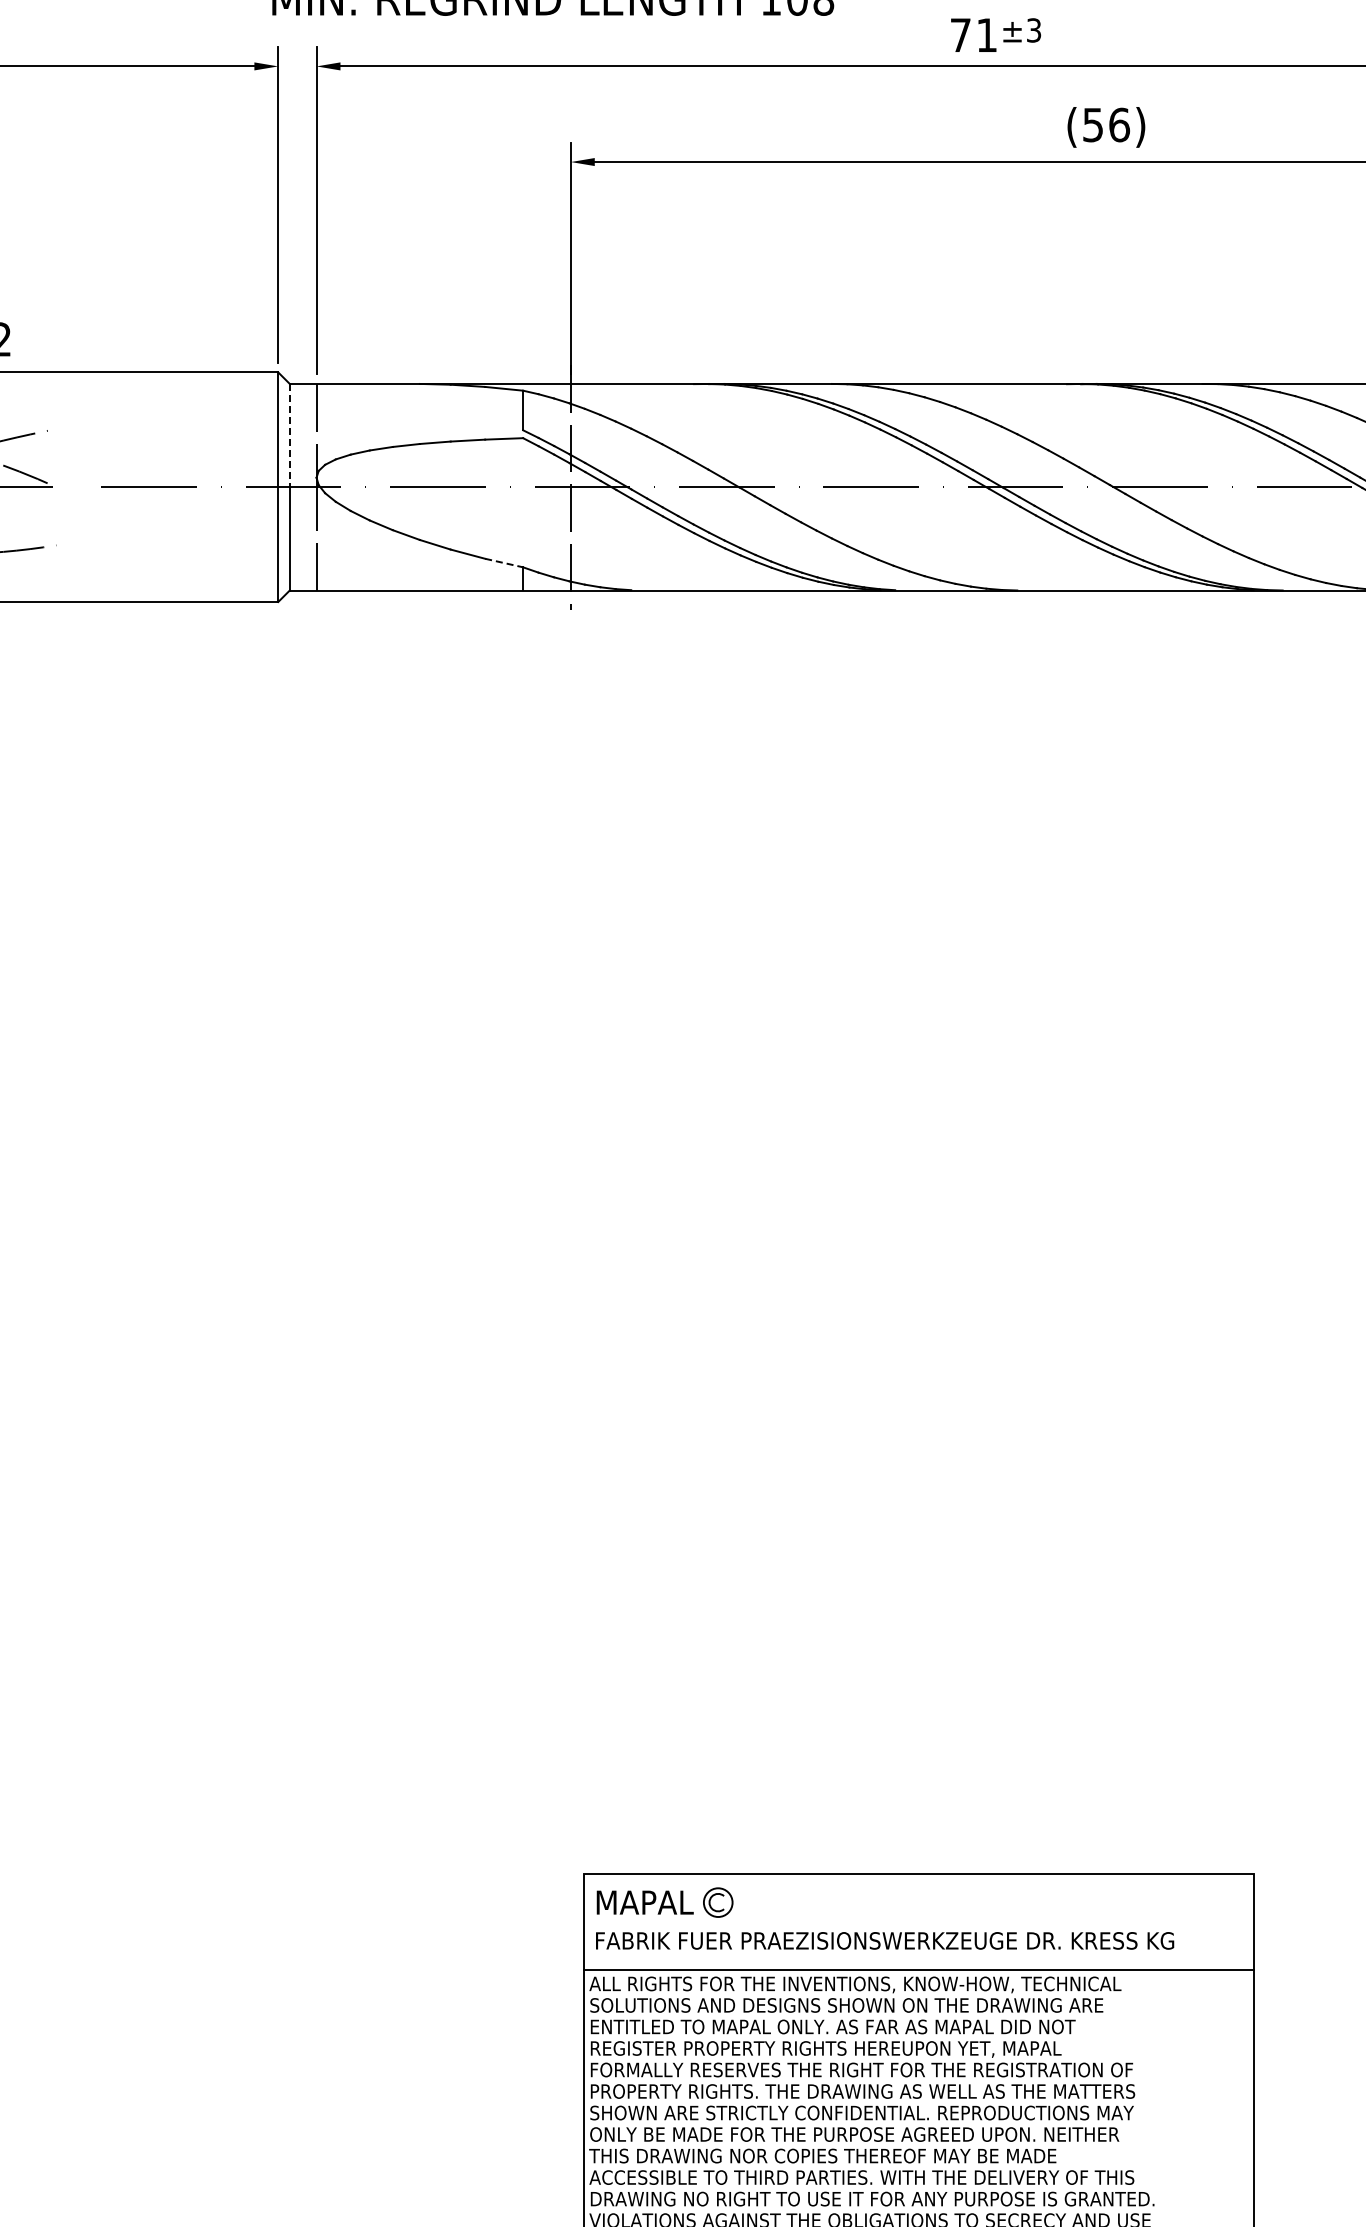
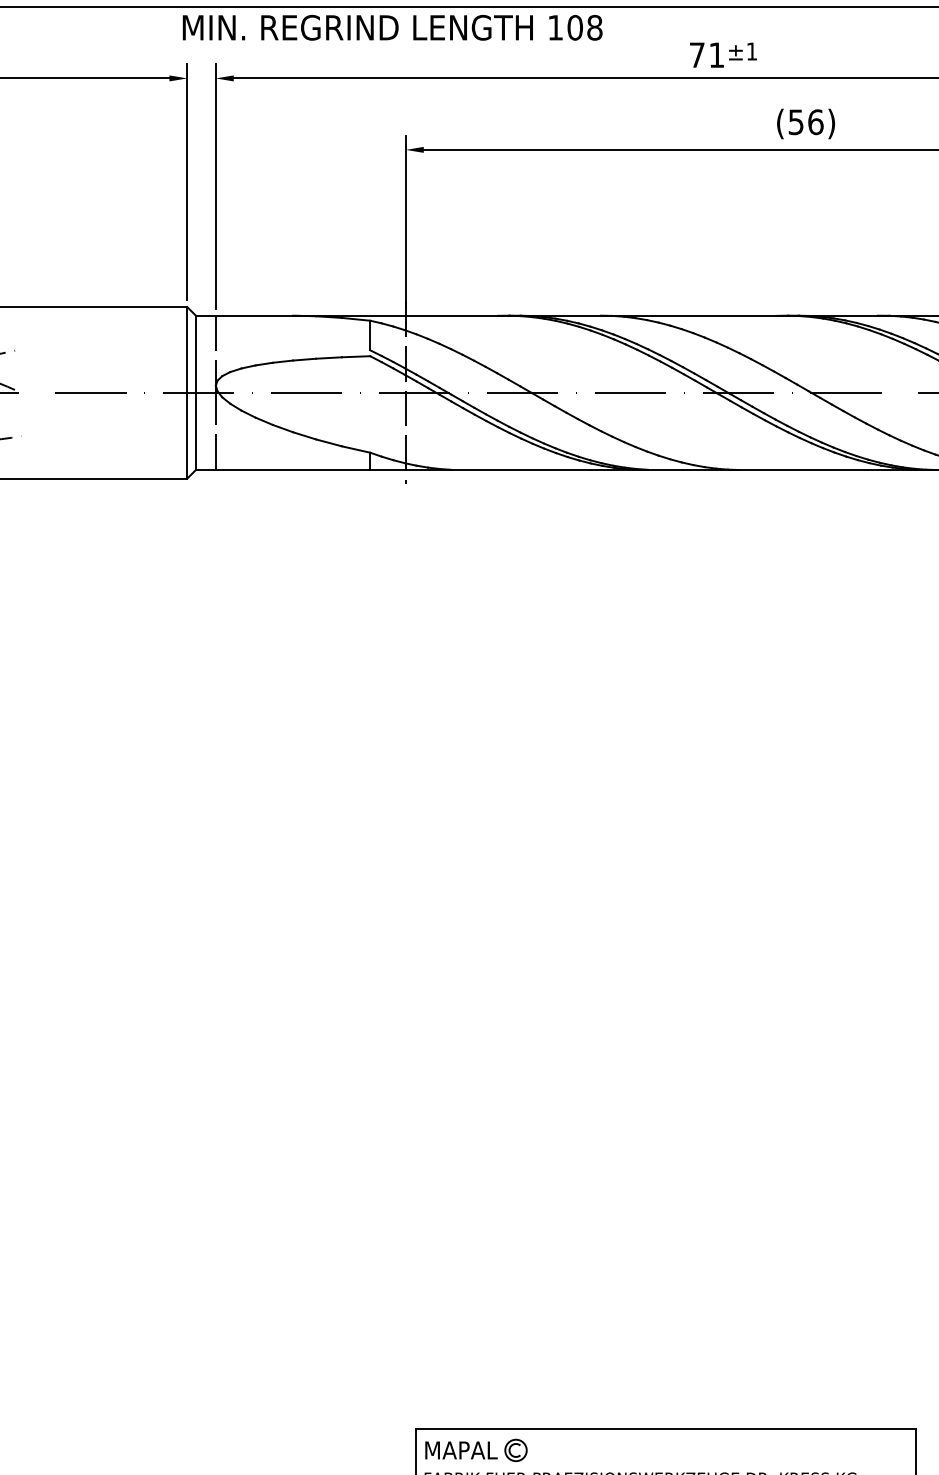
text: (1034, 30) -> (752, 51), ±3 -> ±1
line: (289, 435) -> (195, 354), dashed -> solid
line: (504, 563) -> (356, 449), dashed -> solid

